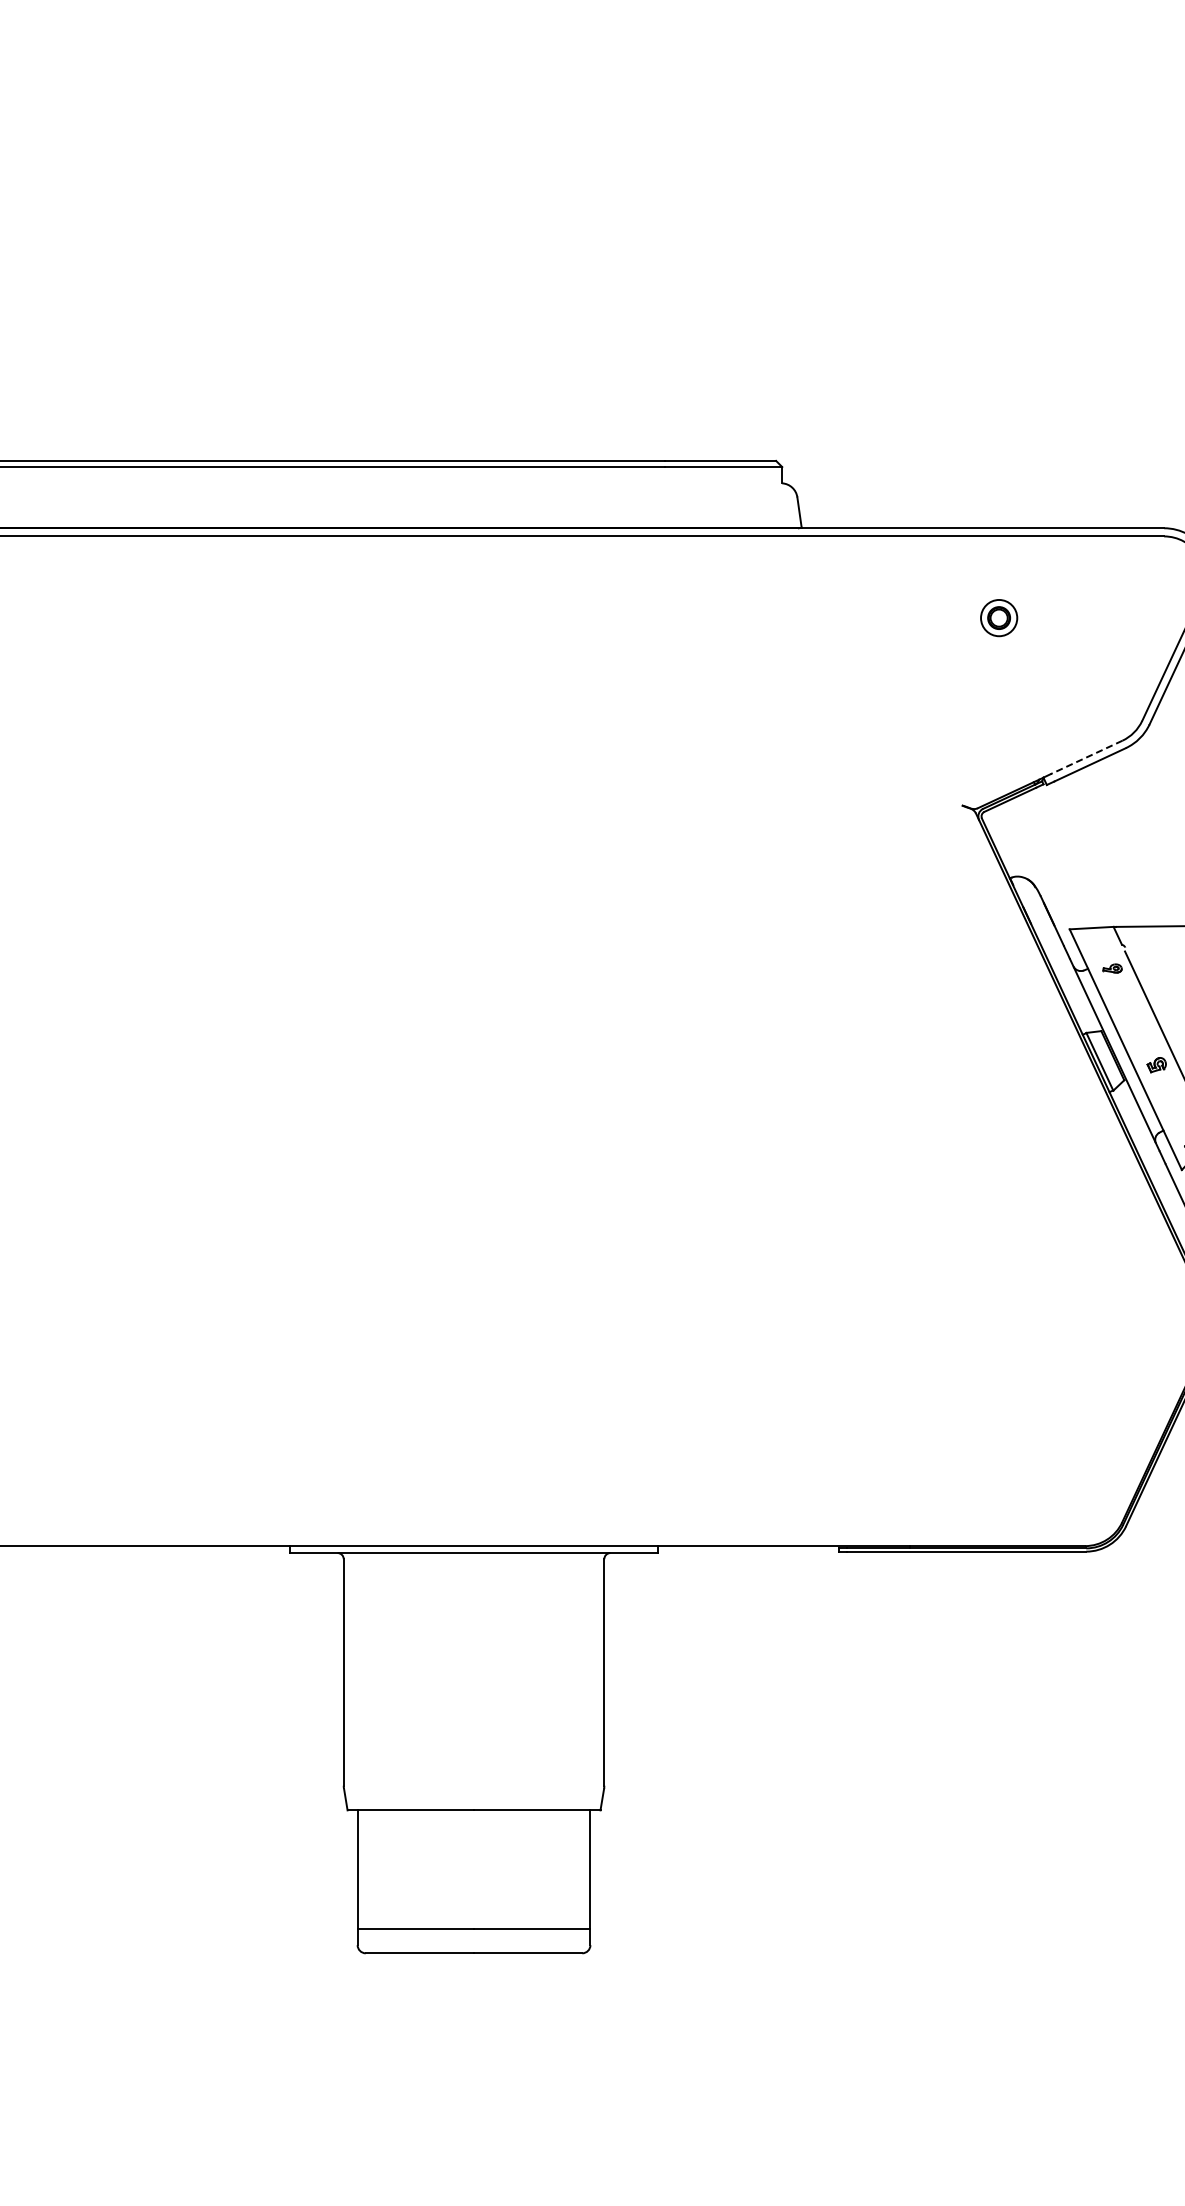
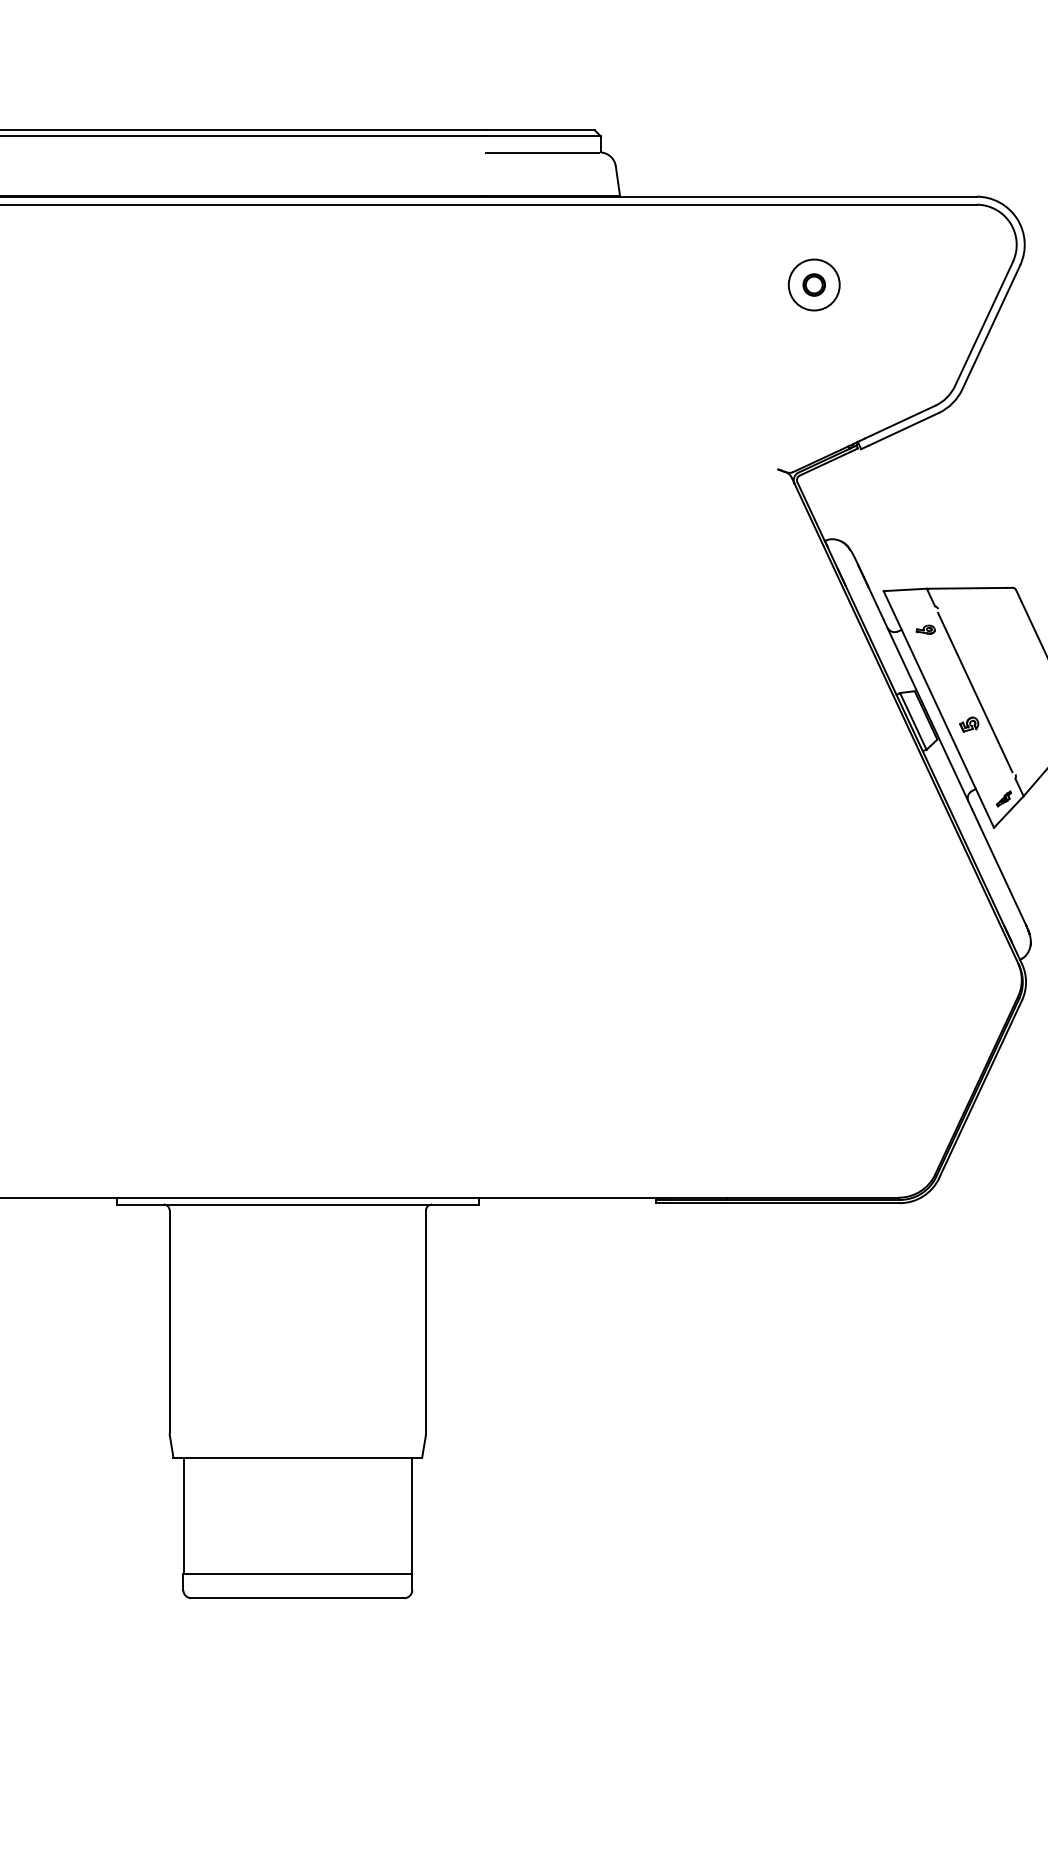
line: (722, 483) -> (542, 152), added
circle: (999, 618) -> (814, 285), size x1.43
line: (1086, 757) -> (900, 422), dashed -> solid

